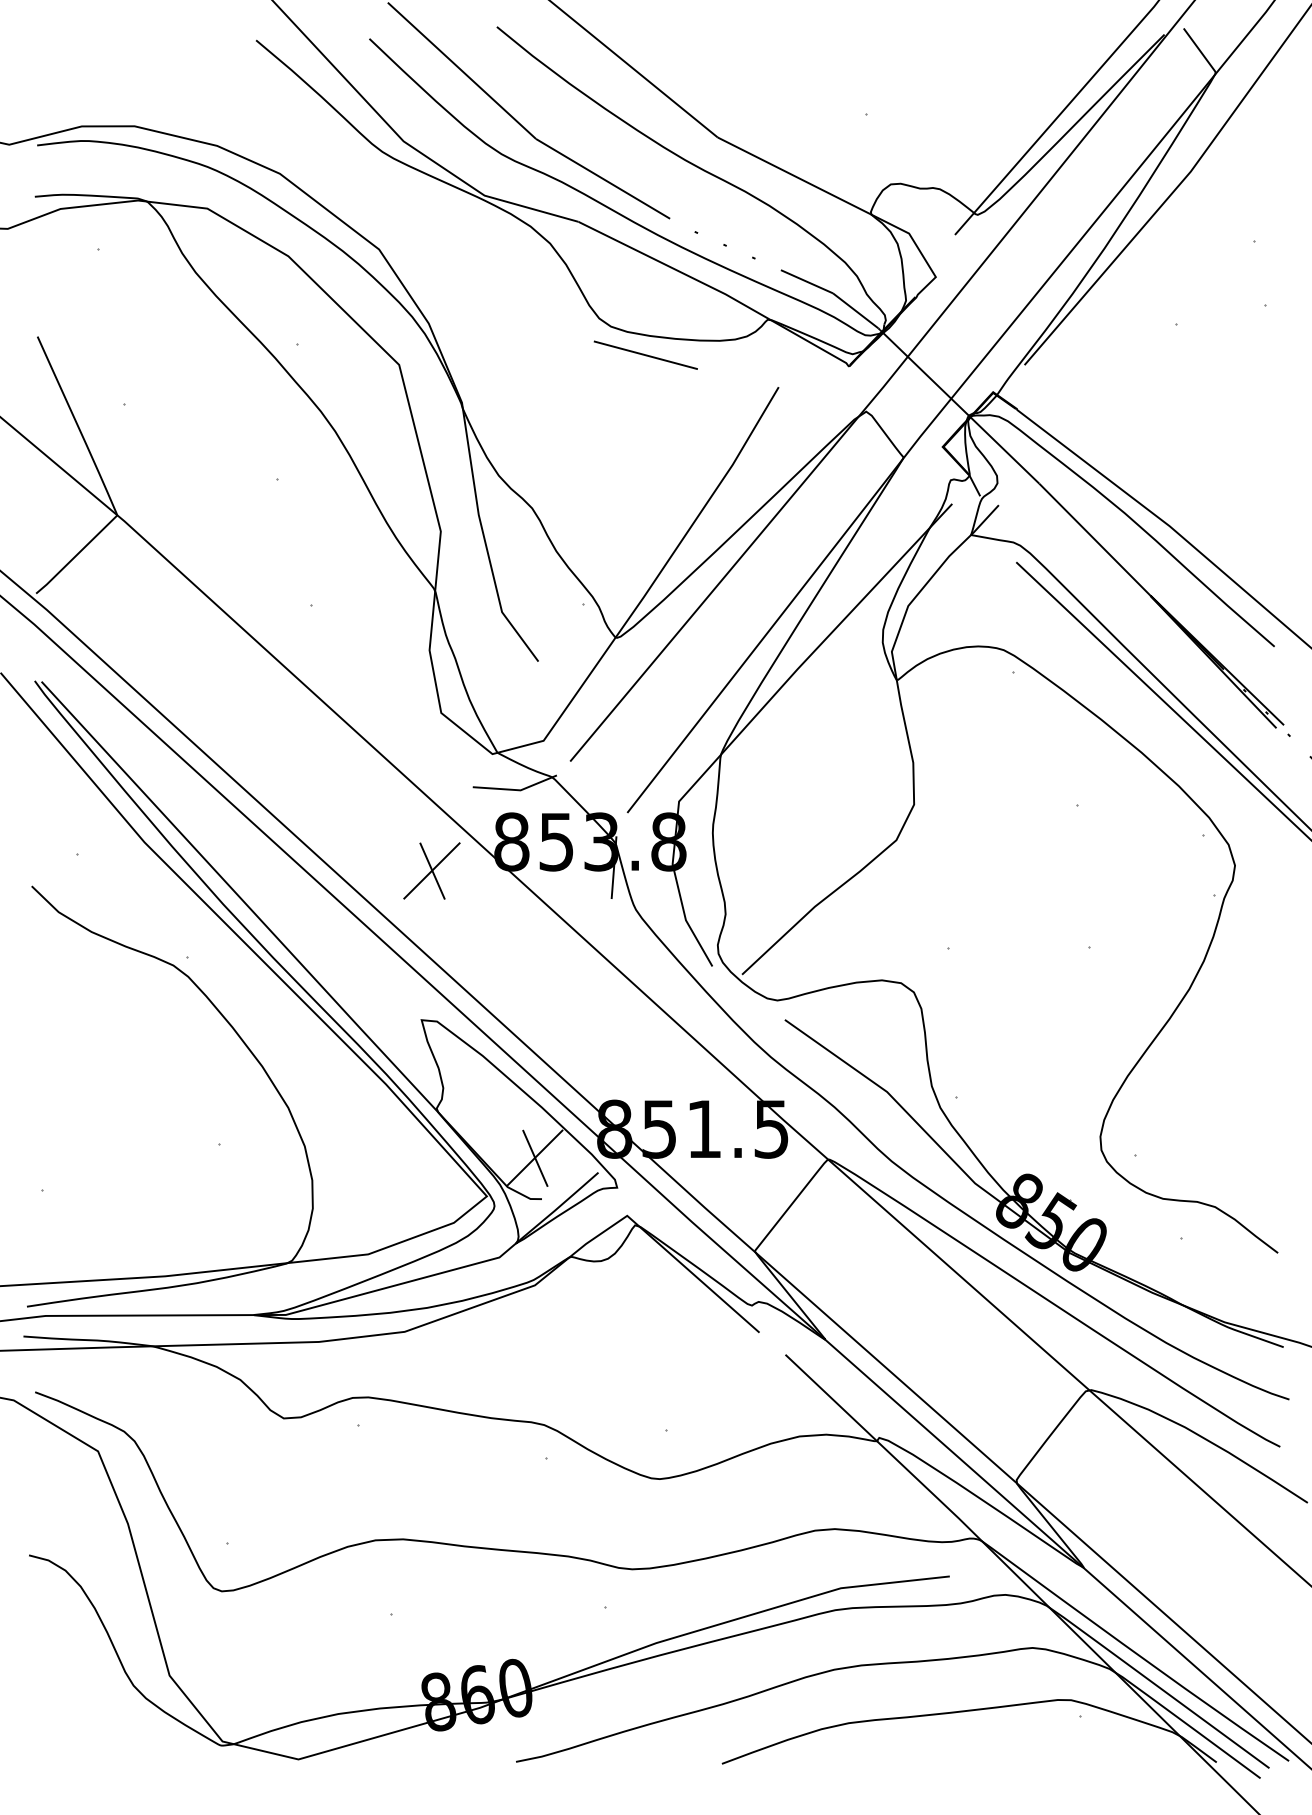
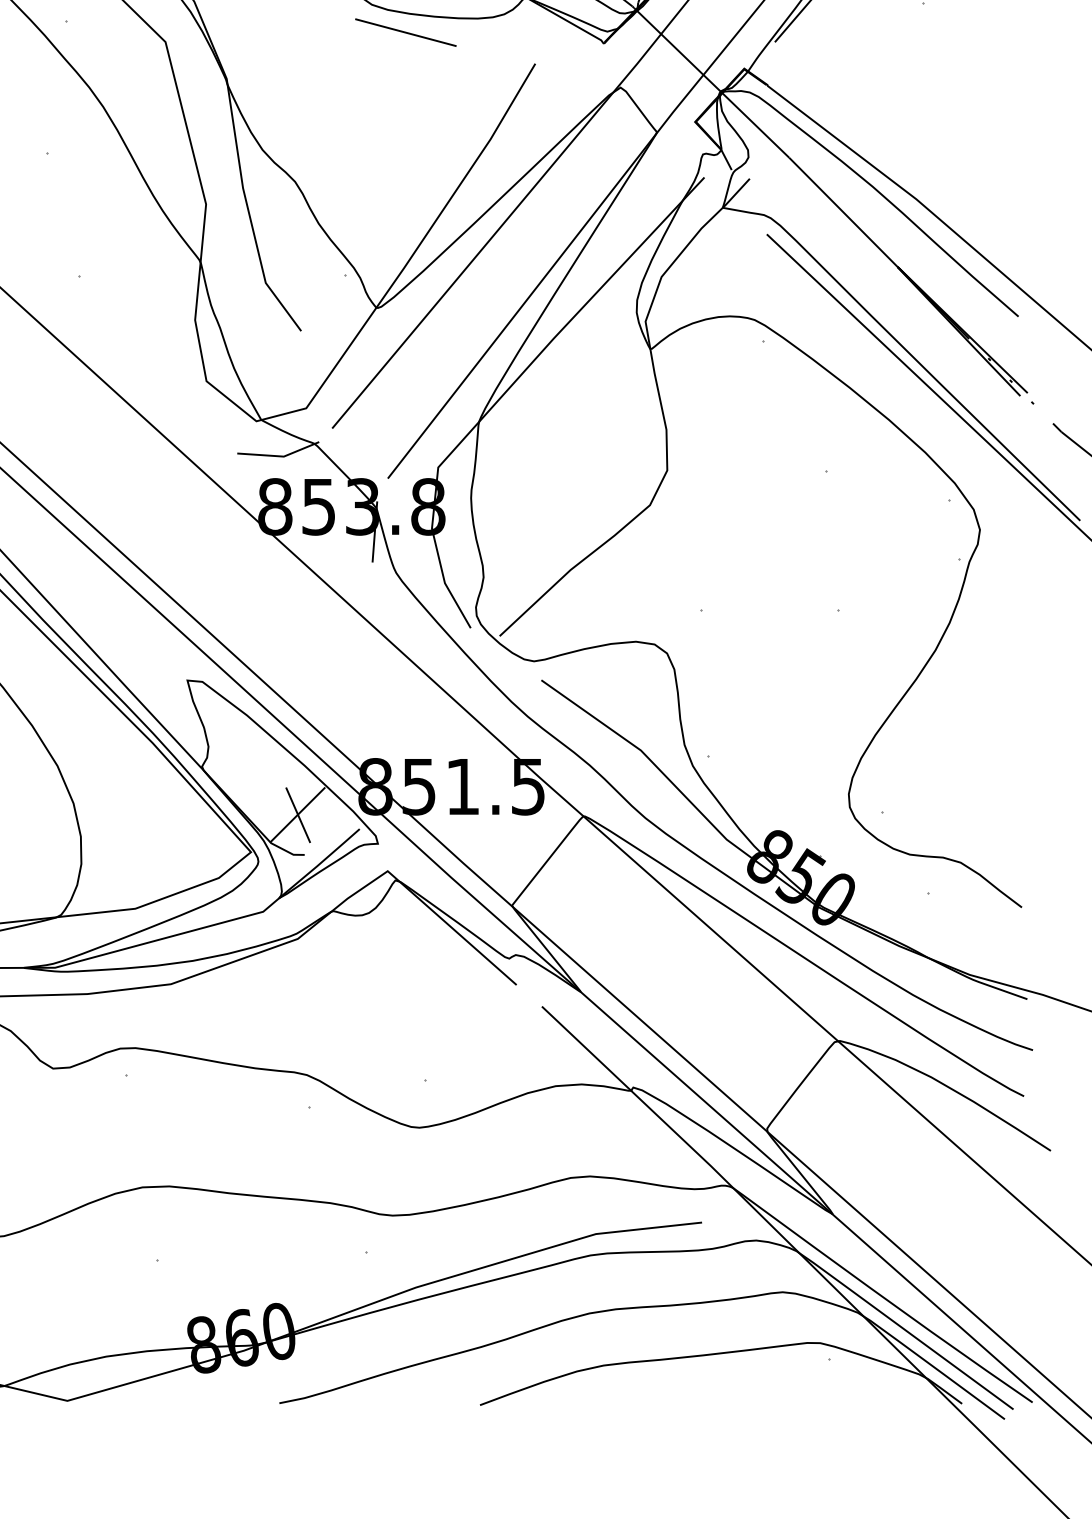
part: (431, 870) -> (197, 534), removed

